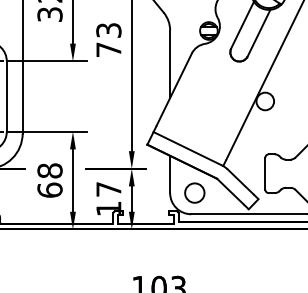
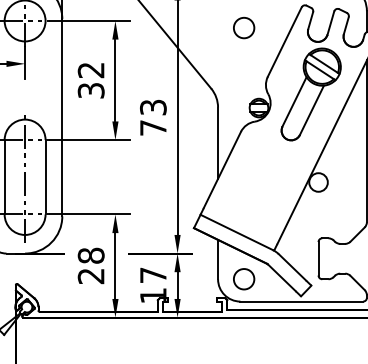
text: (49, 190) -> (90, 276), 68 -> 28

